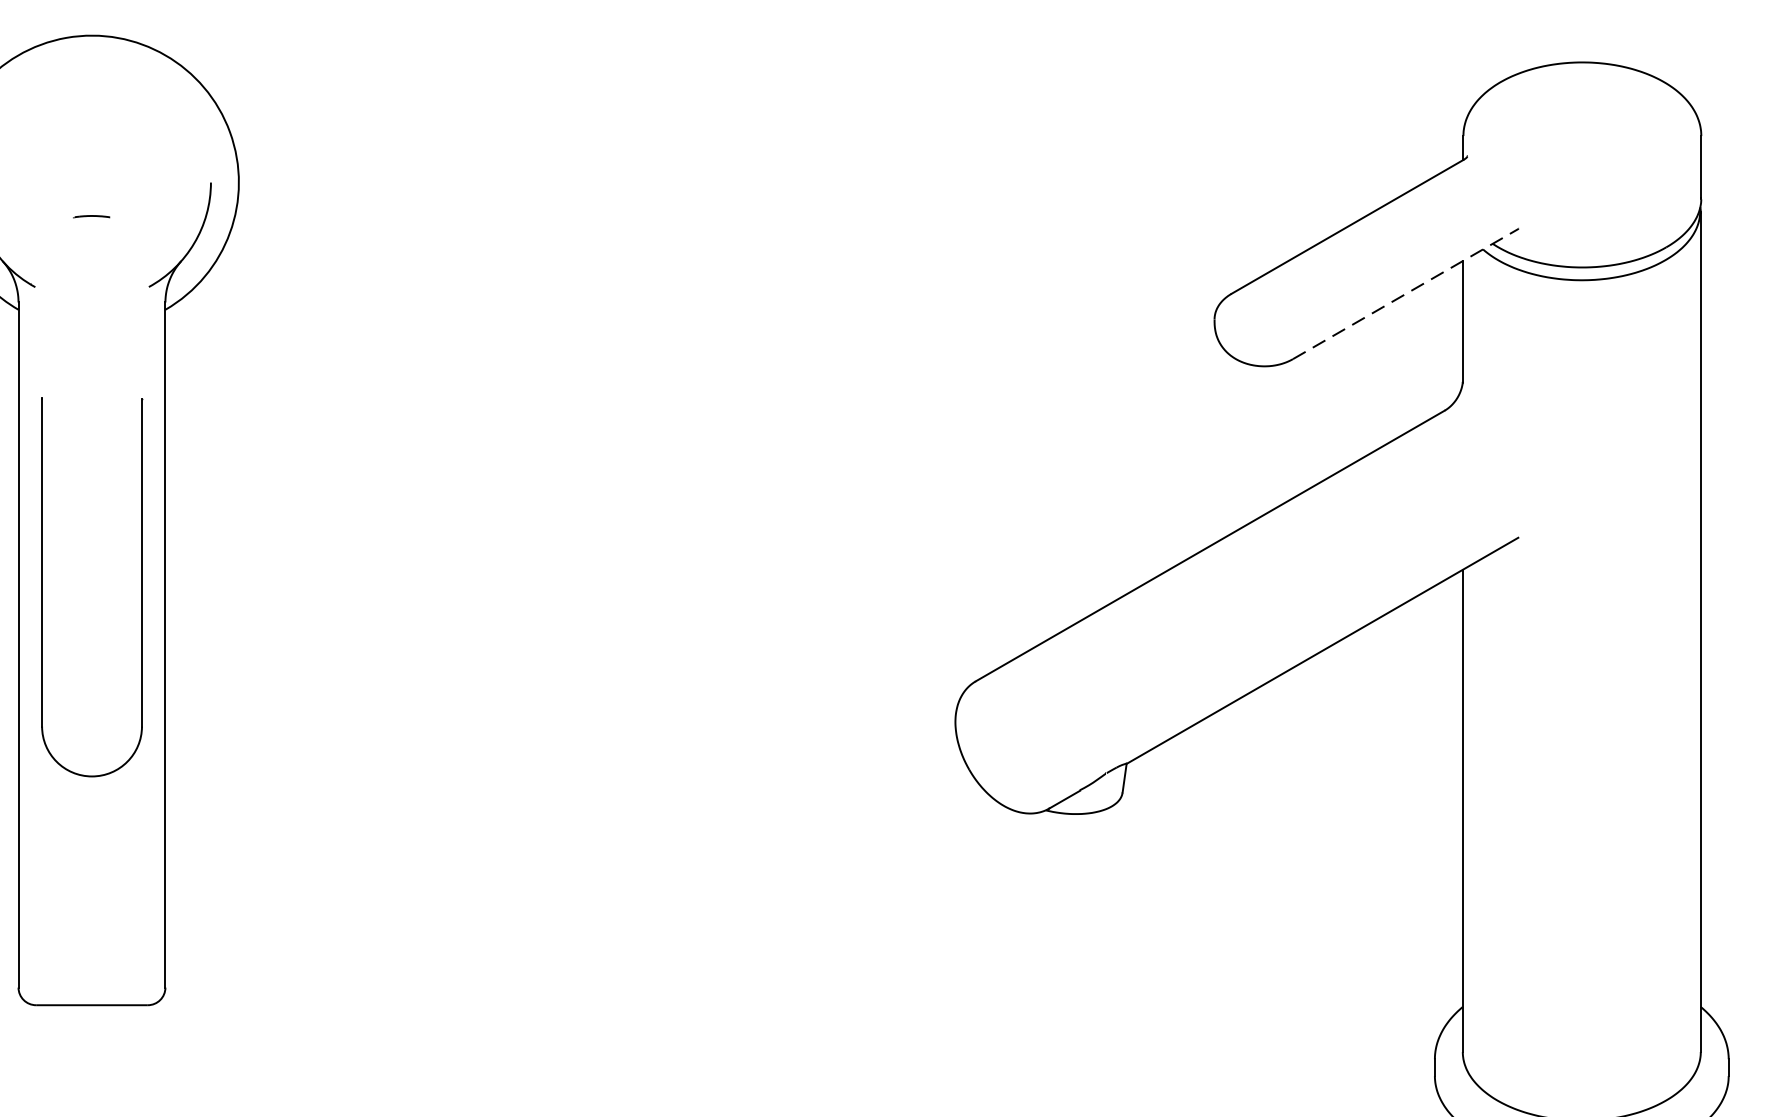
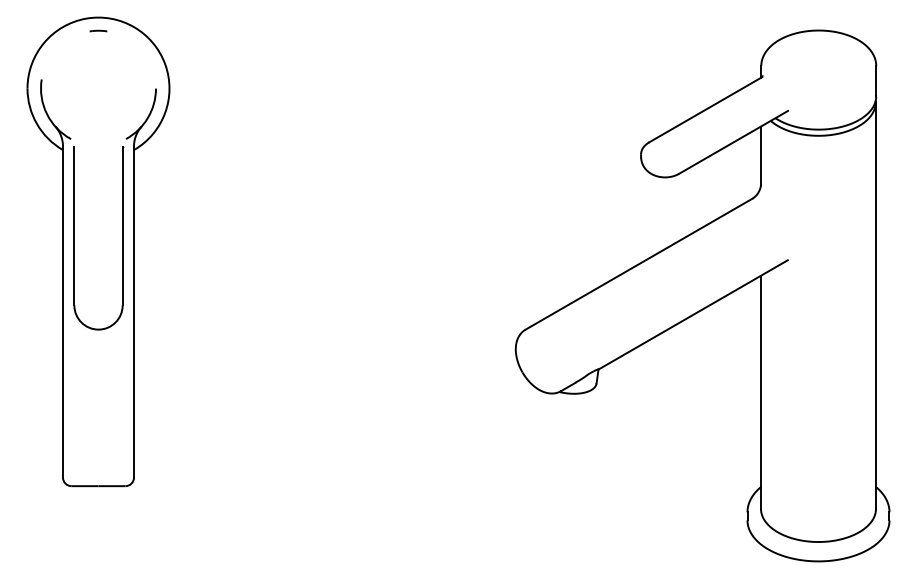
line: (91, 215) -> (98, 30), moved
line: (1405, 294) -> (733, 142), dashed -> solid
part: (42, 587) -> (74, 238), moved

